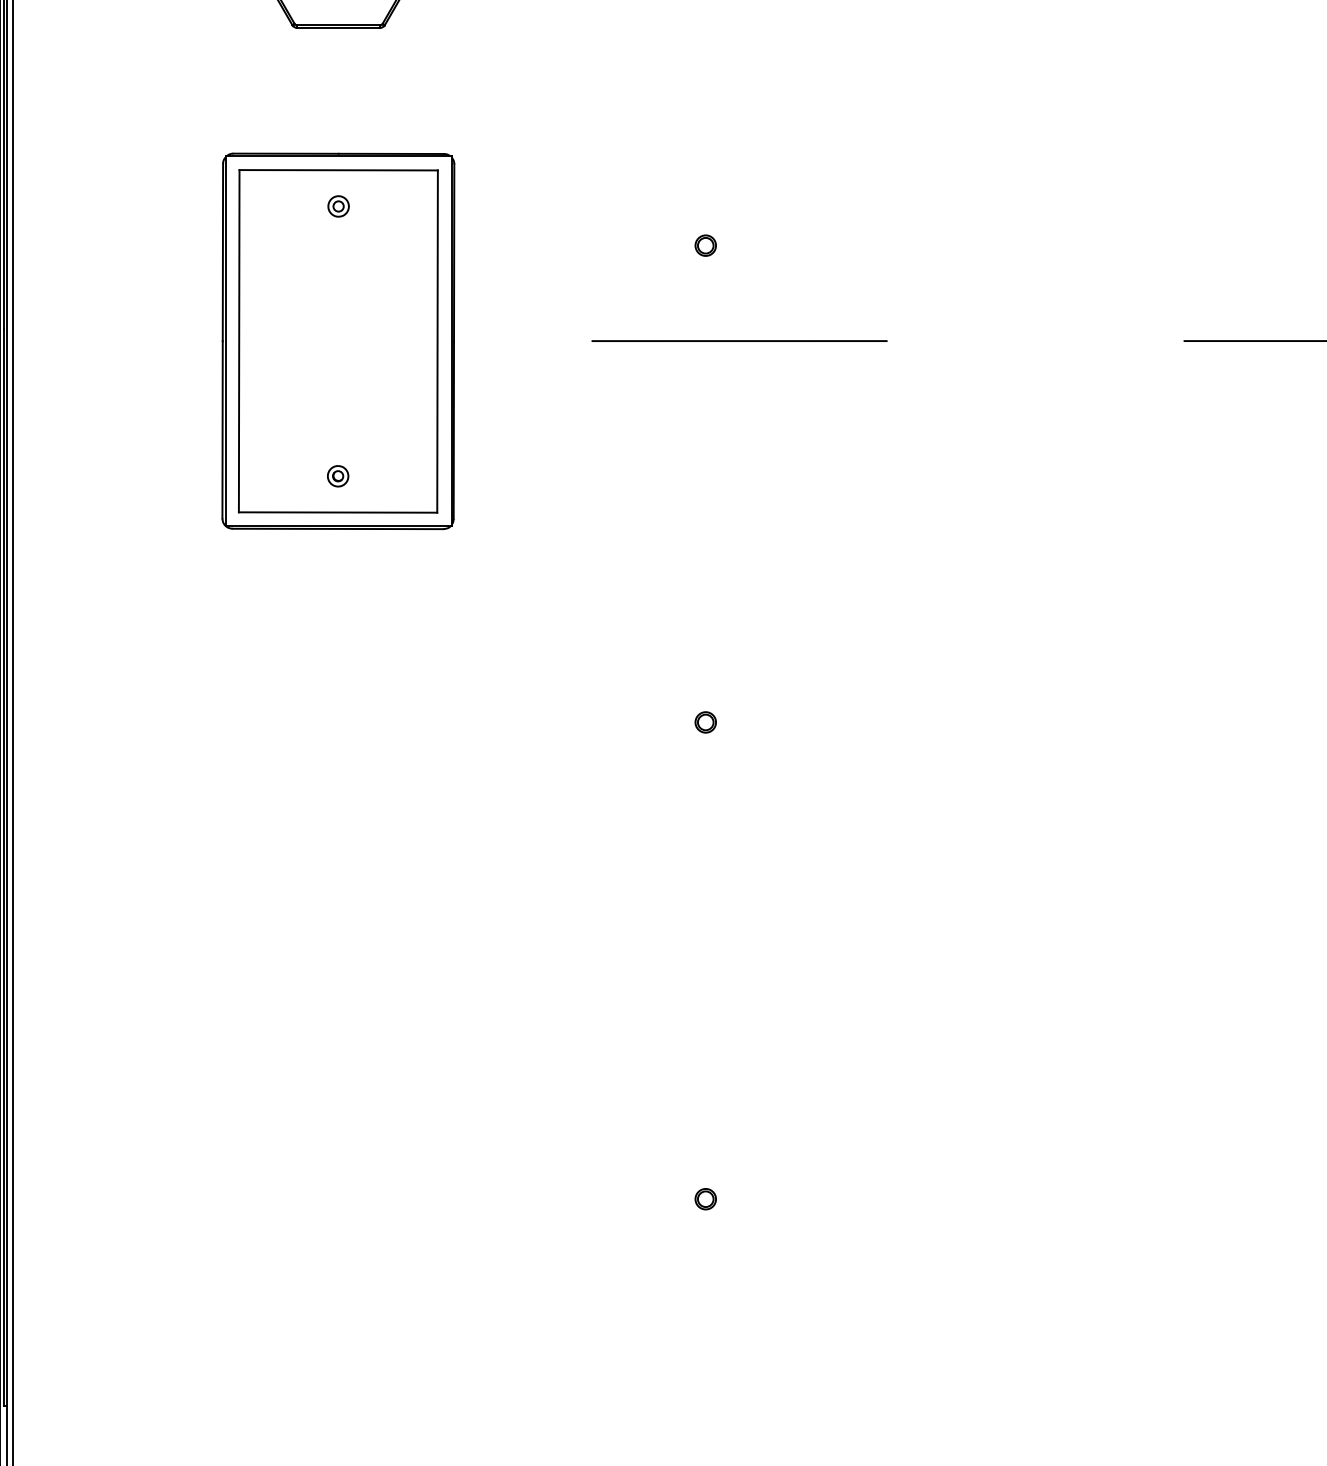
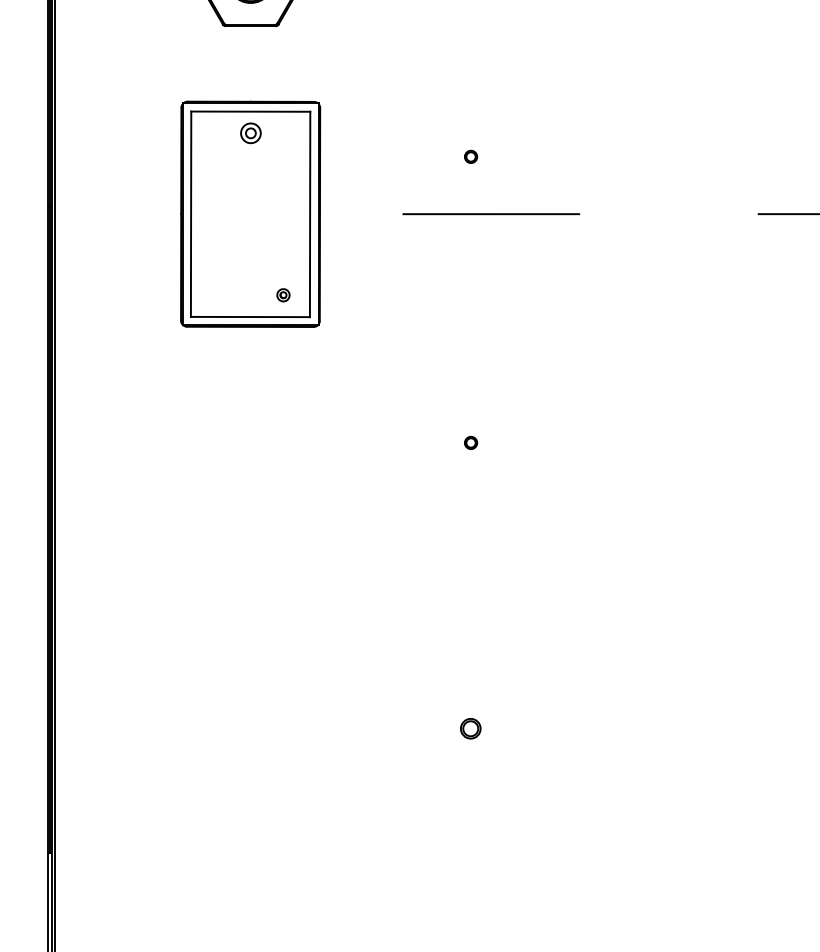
part: (338, 206) -> (250, 133), size x1.6
part: (338, 476) -> (283, 295), moved
part: (706, 1199) -> (471, 729), size x1.6

